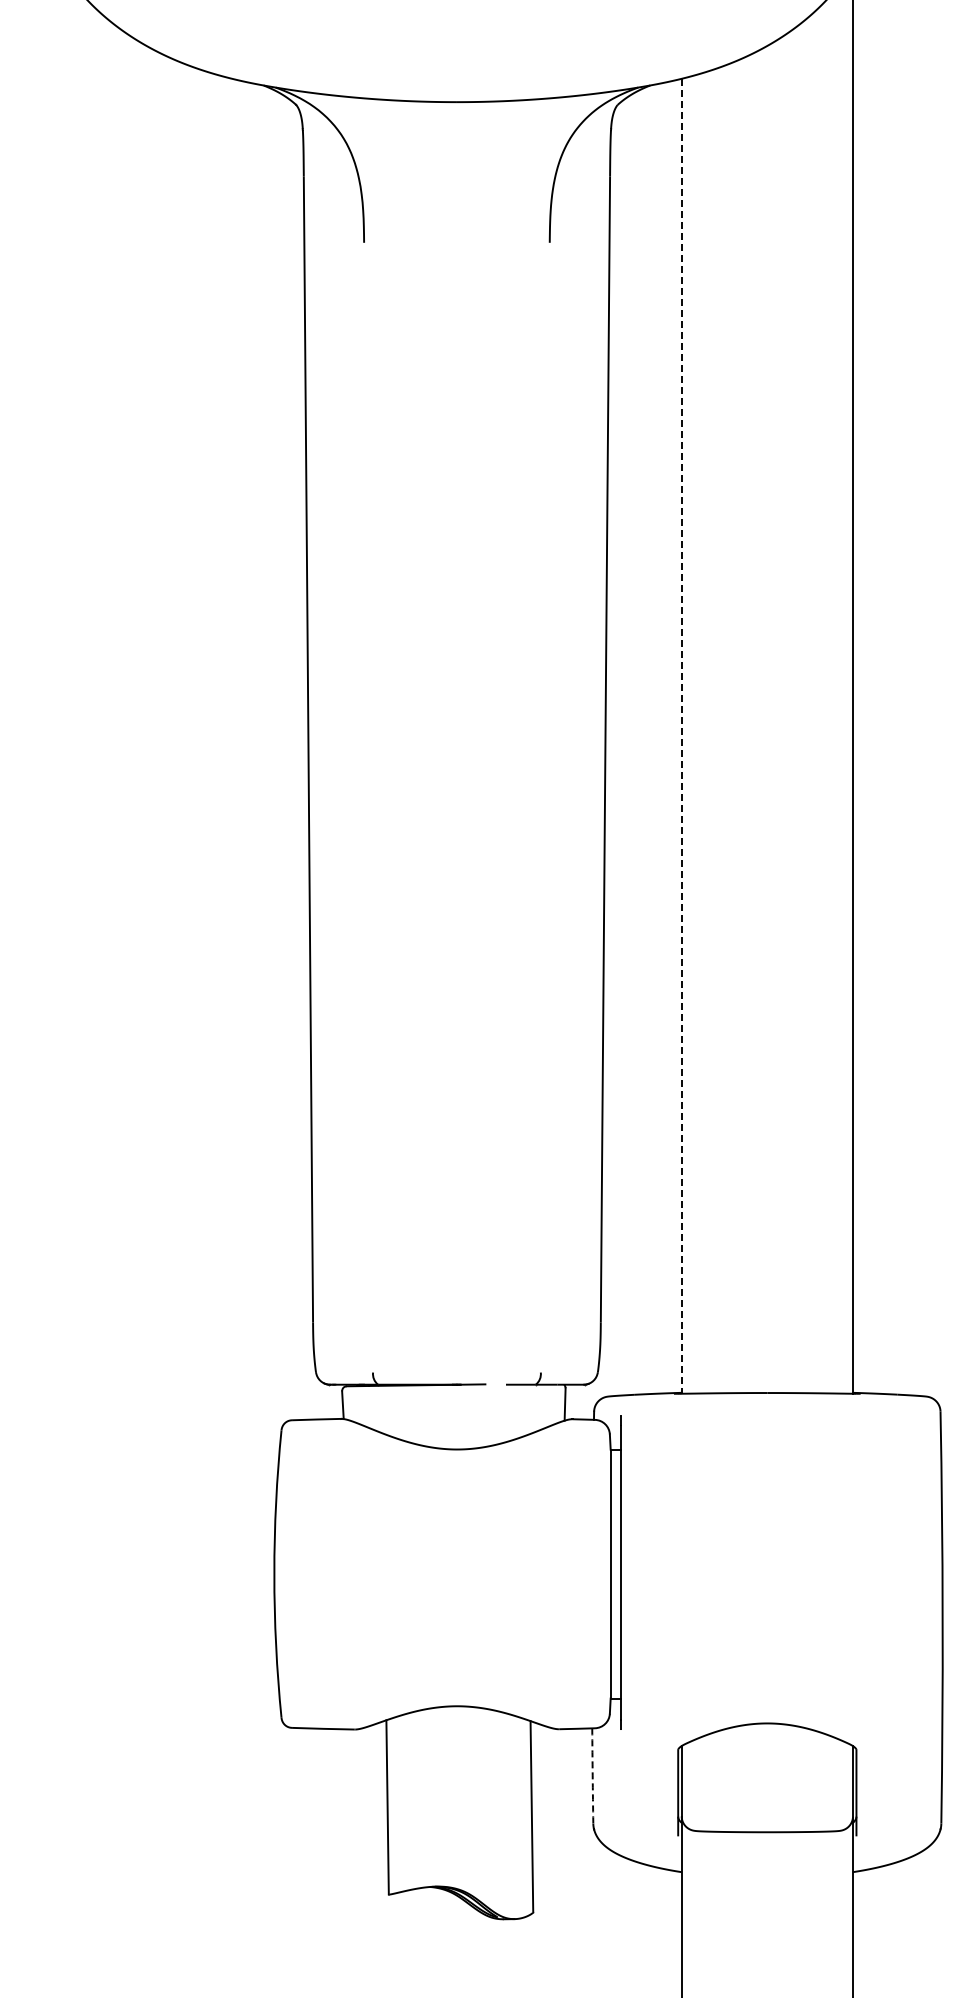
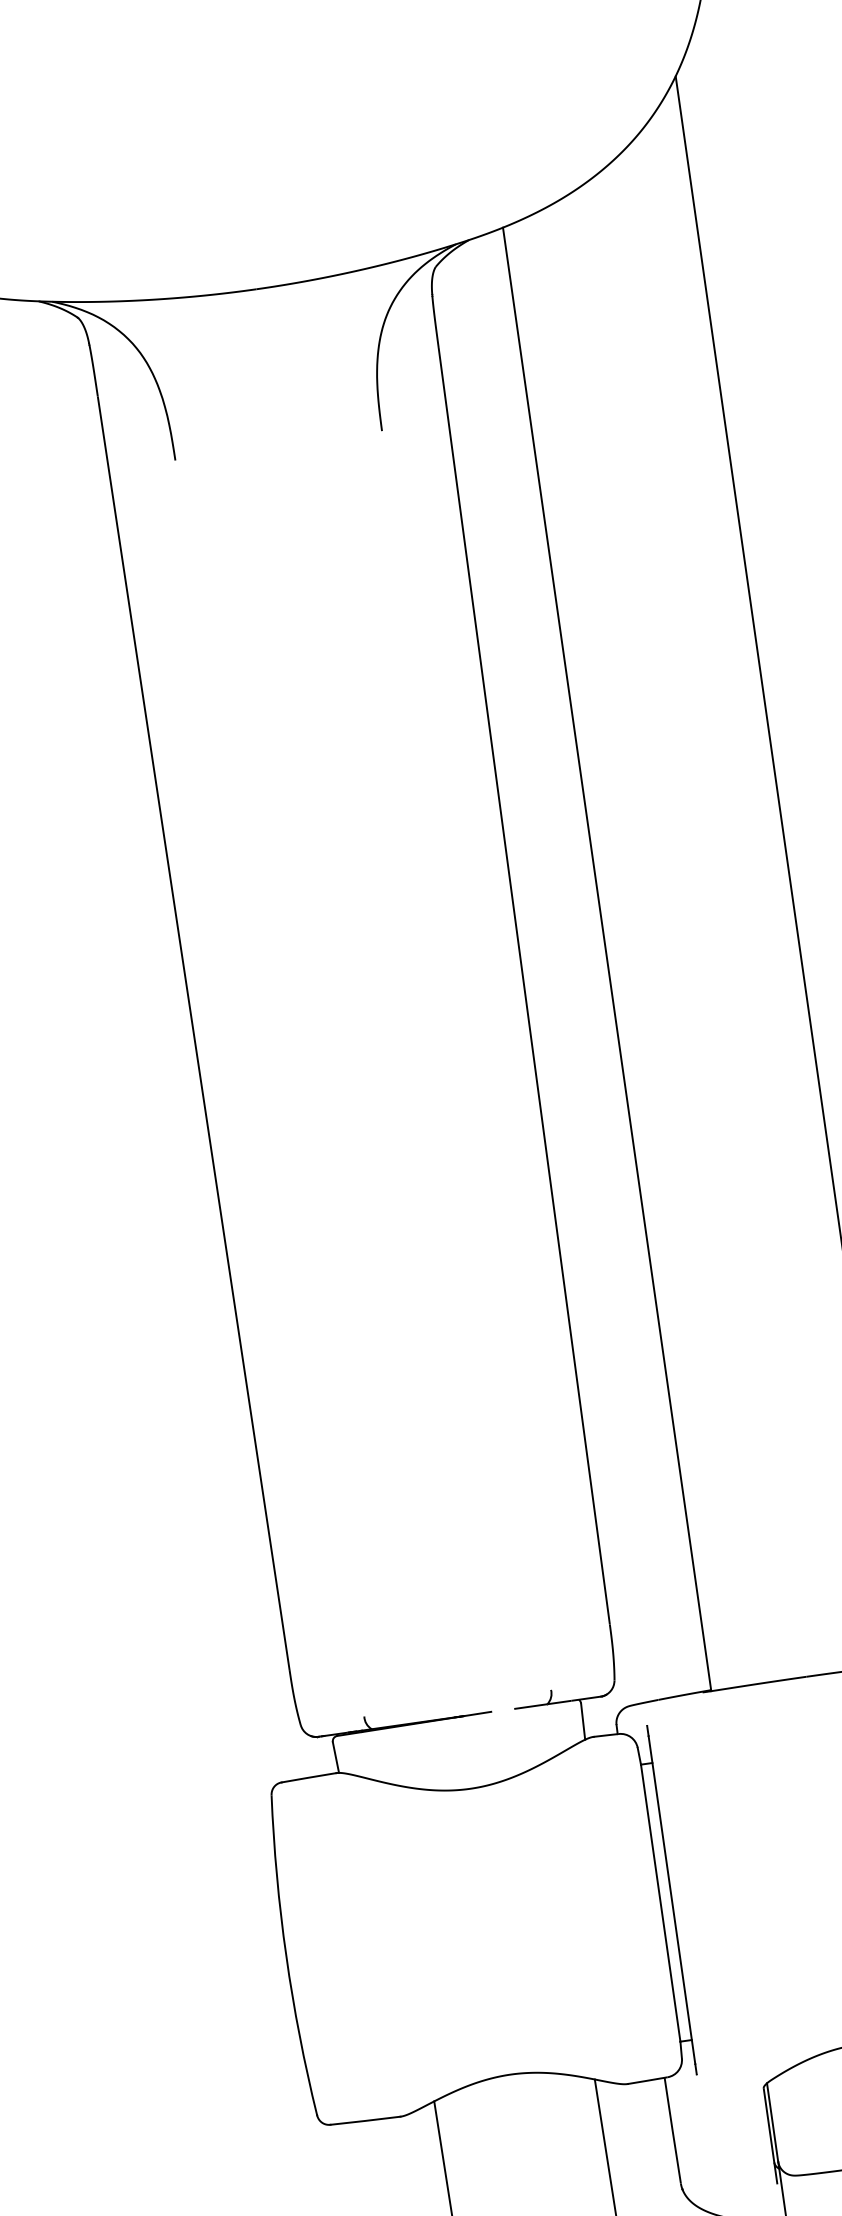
line: (681, 736) -> (606, 959), dashed -> solid
arc: (592, 1775) -> (672, 2130), dashed -> solid

